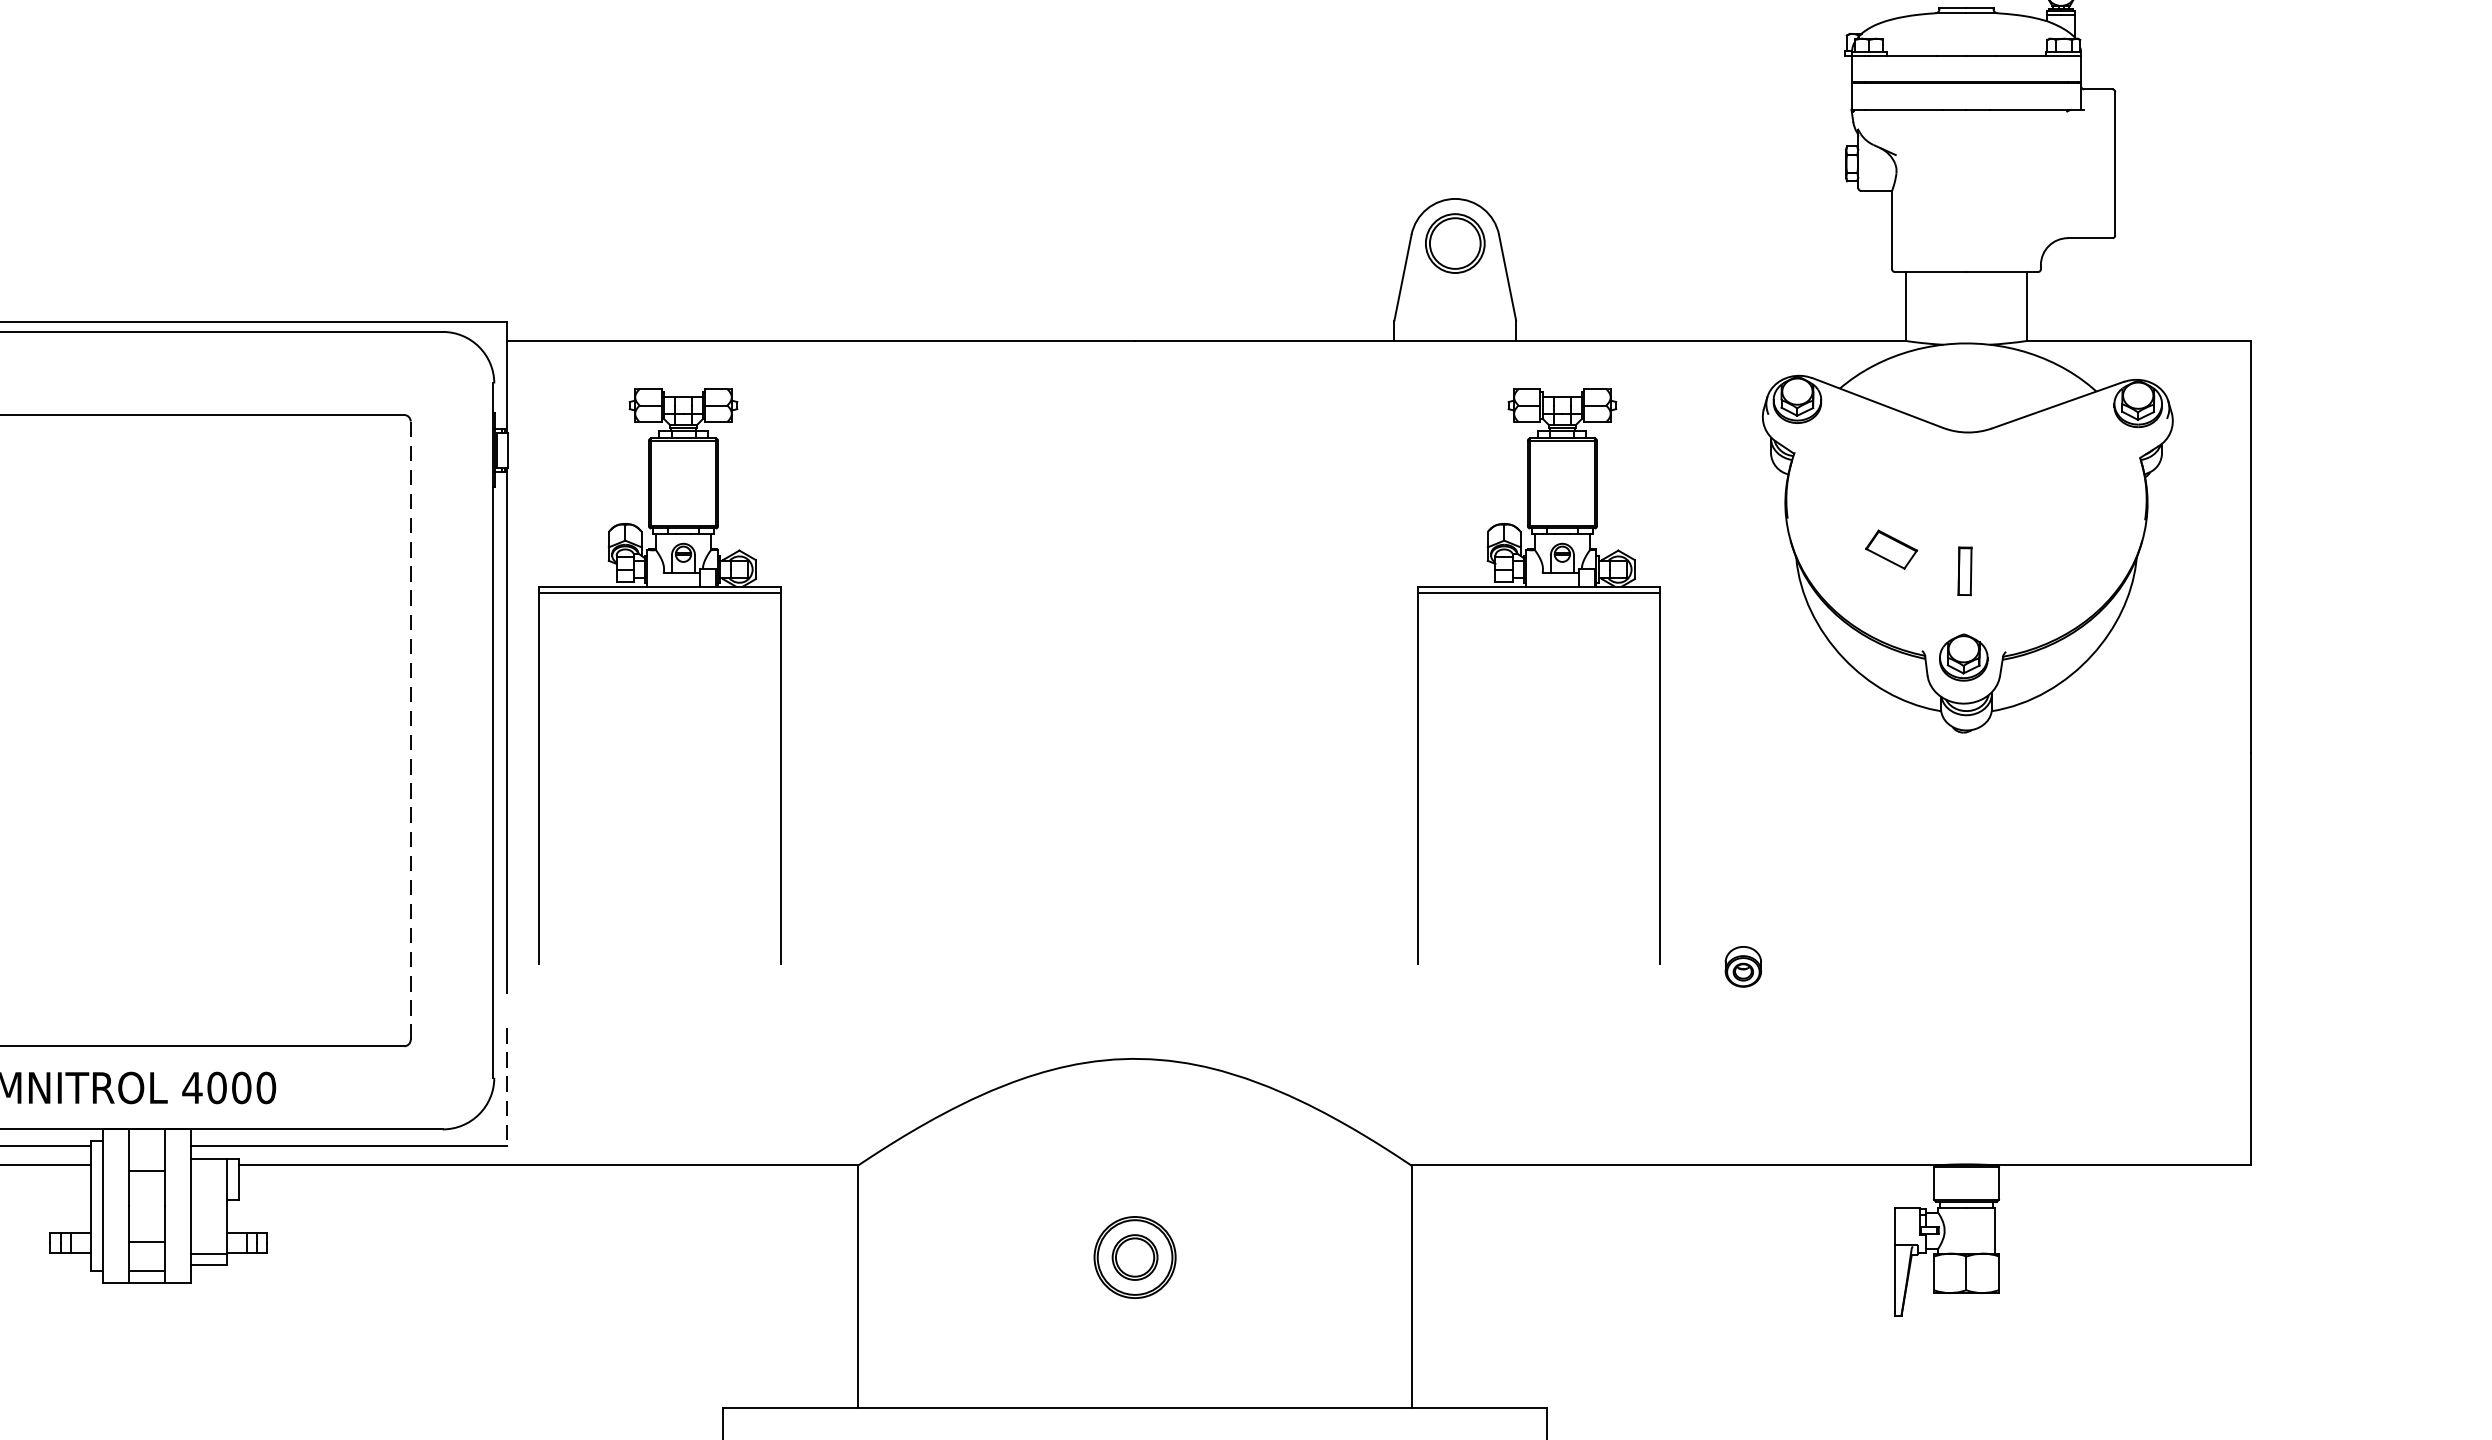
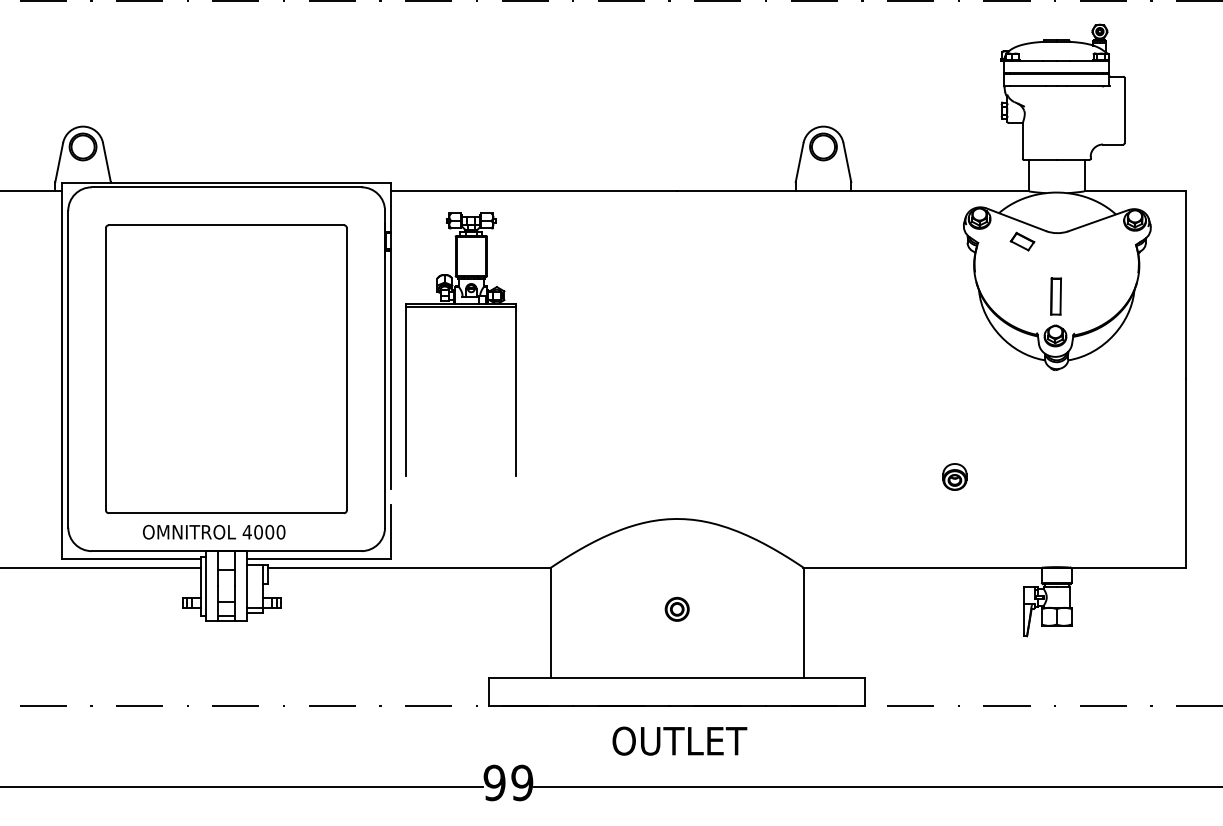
part: (1891, 549) -> (1022, 241), moved
part: (1963, 571) -> (1055, 296), size x1.67
part: (1538, 595) -> (861, 307), removed
line: (409, 729) -> (346, 368), dashed -> solid
part: (1742, 965) -> (954, 476), size x1.43
line: (506, 1086) -> (390, 531), dashed -> solid
part: (1133, 1255) -> (676, 608), size x0.62

